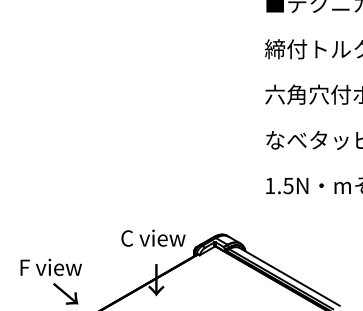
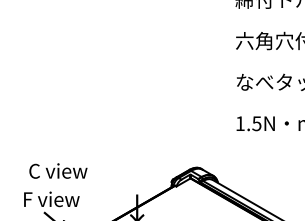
text: (153, 237) -> (58, 170), moved
text: (50, 266) -> (51, 198), moved

